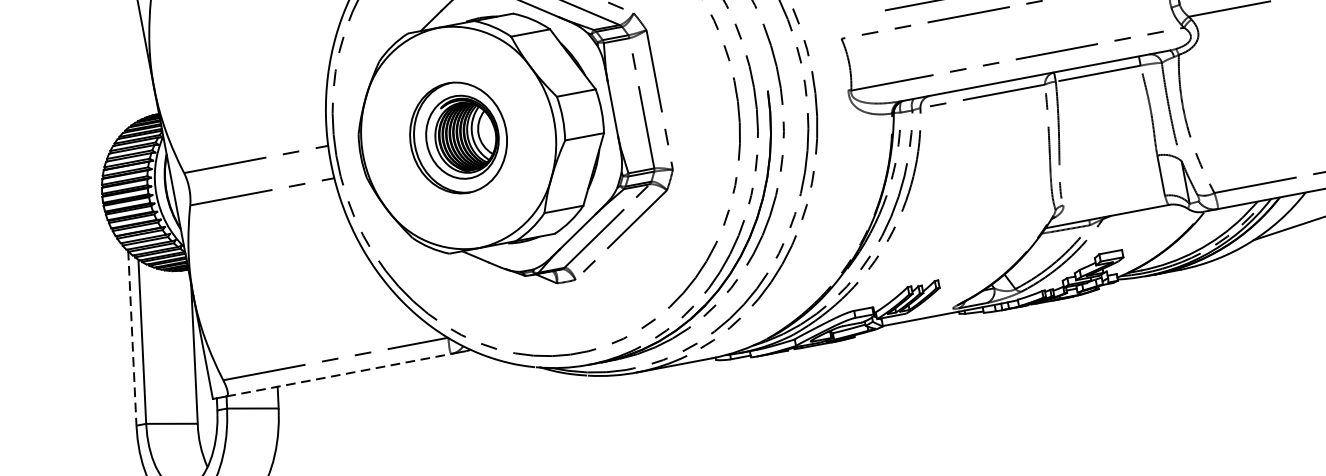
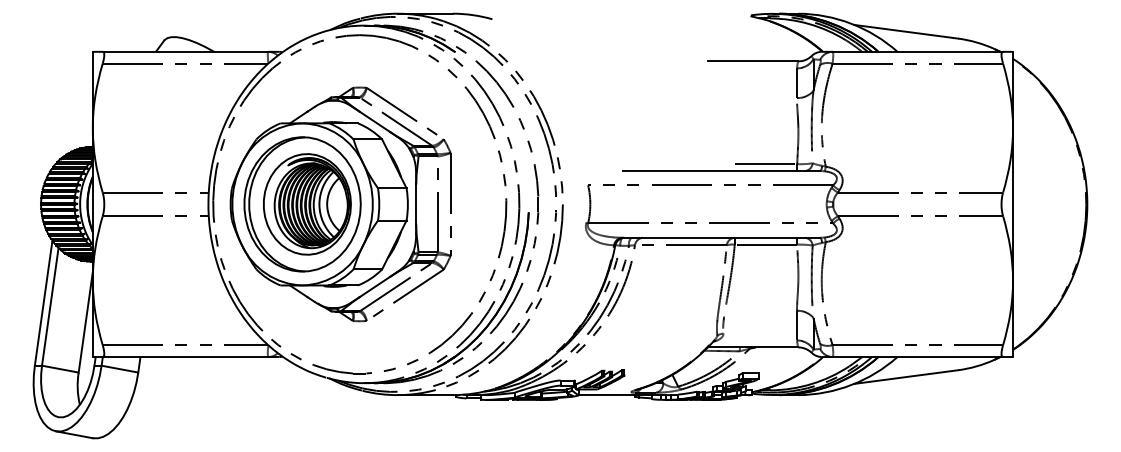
part: (458, 138) -> (302, 204), size x1.67
line: (132, 338) -> (43, 303), dashed -> solid
line: (338, 375) -> (185, 357), dashed -> solid

